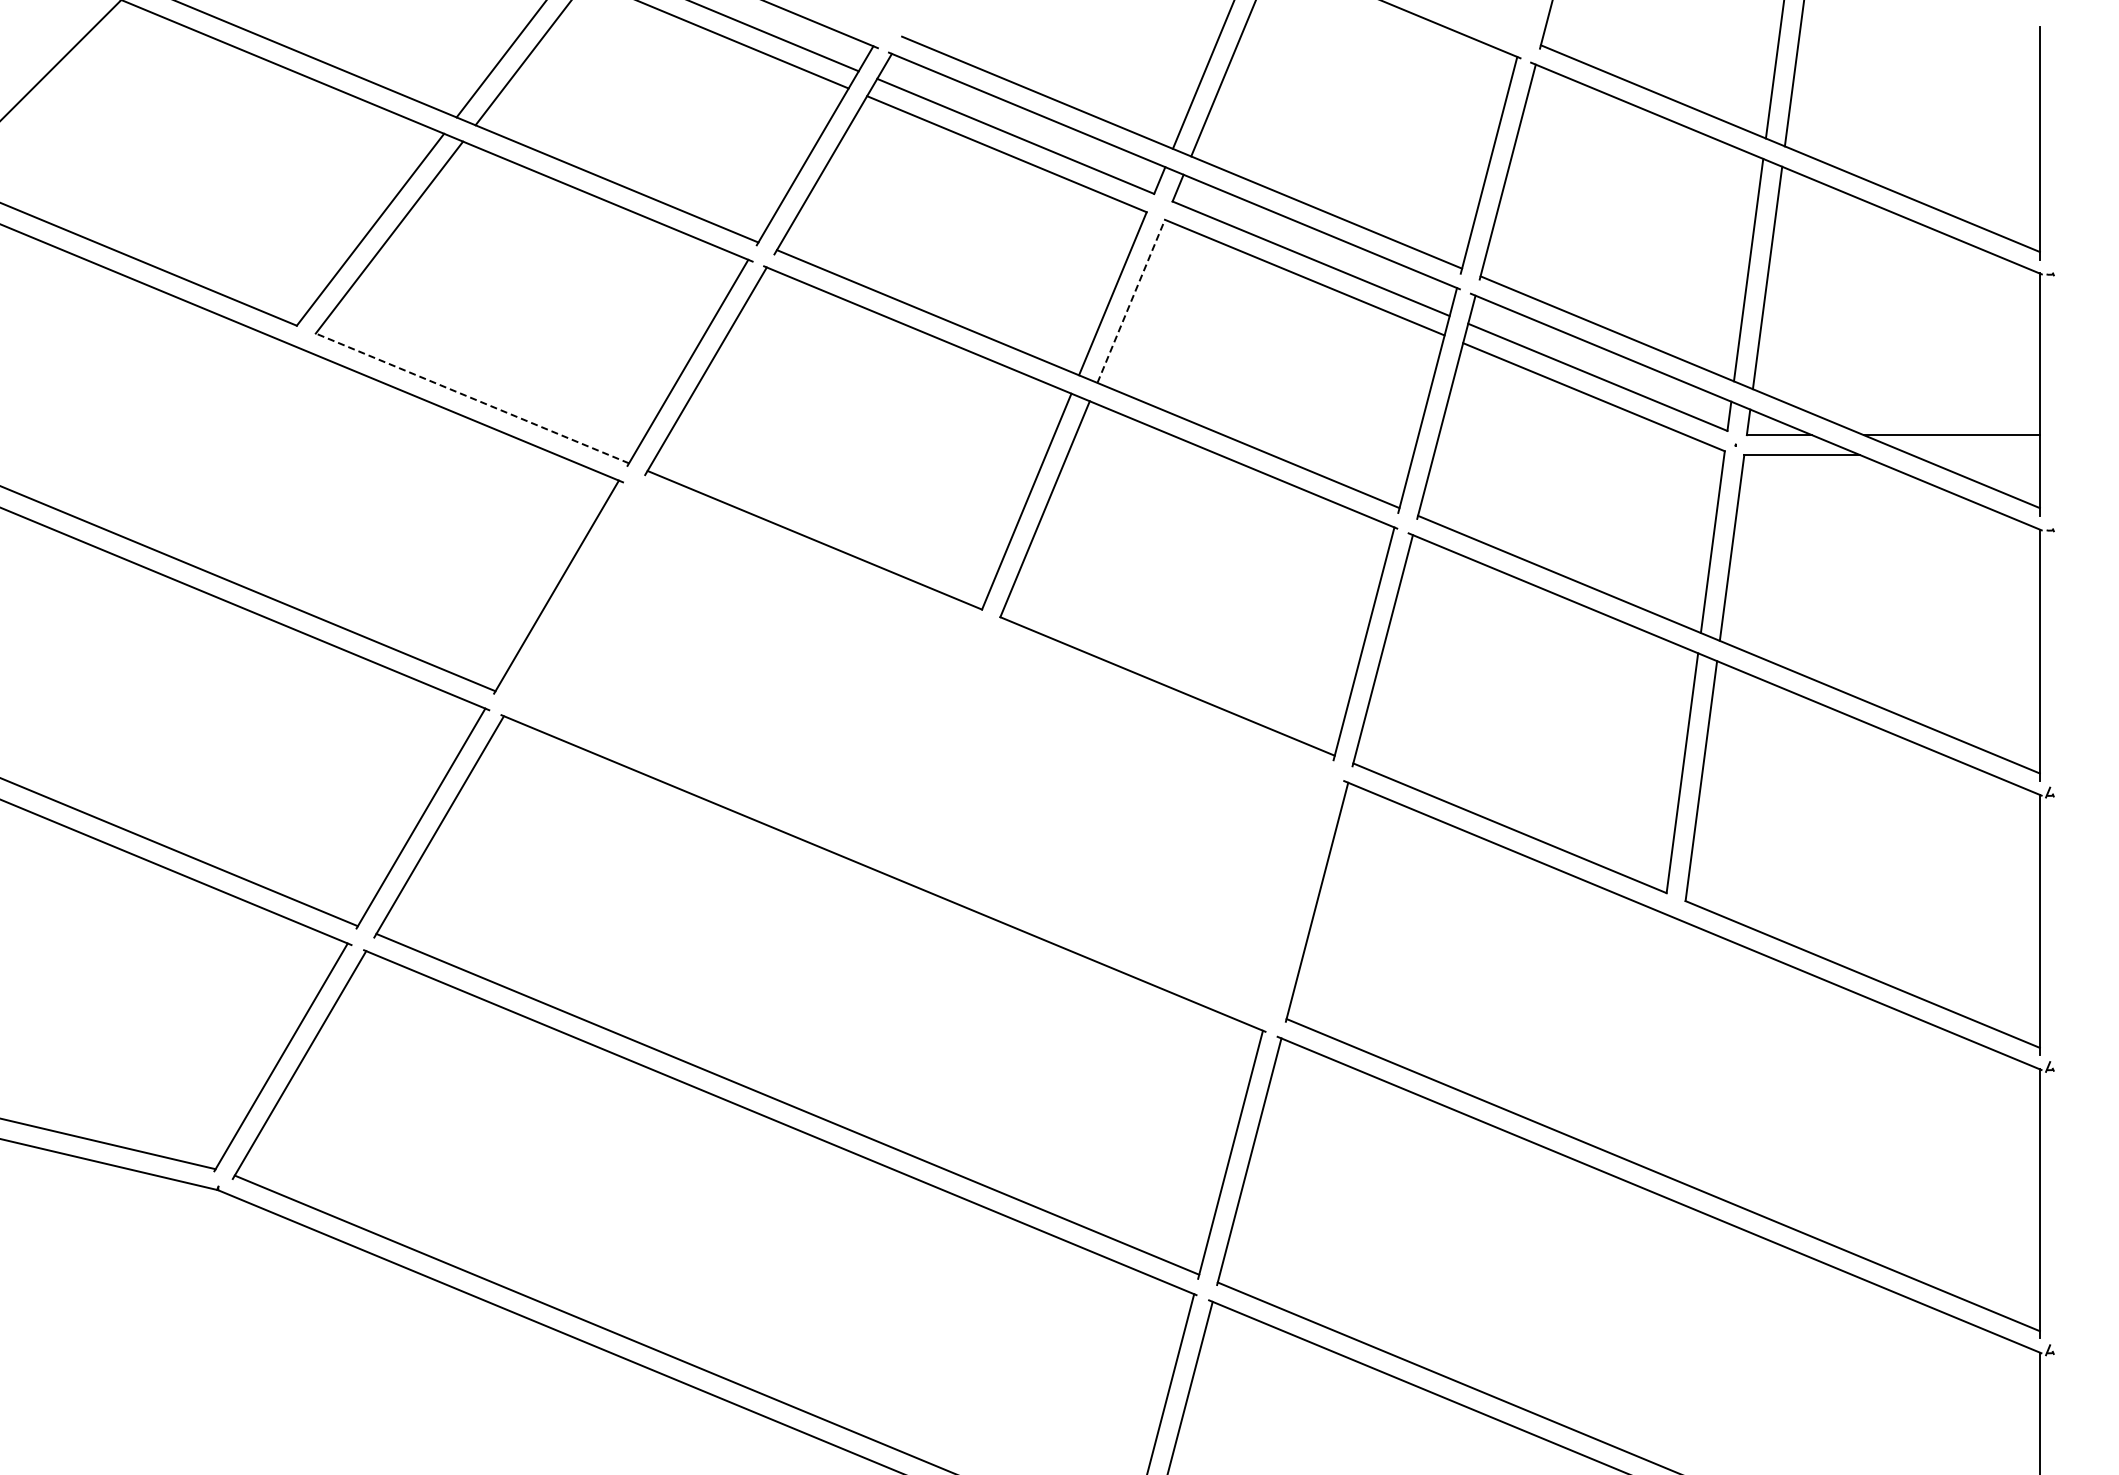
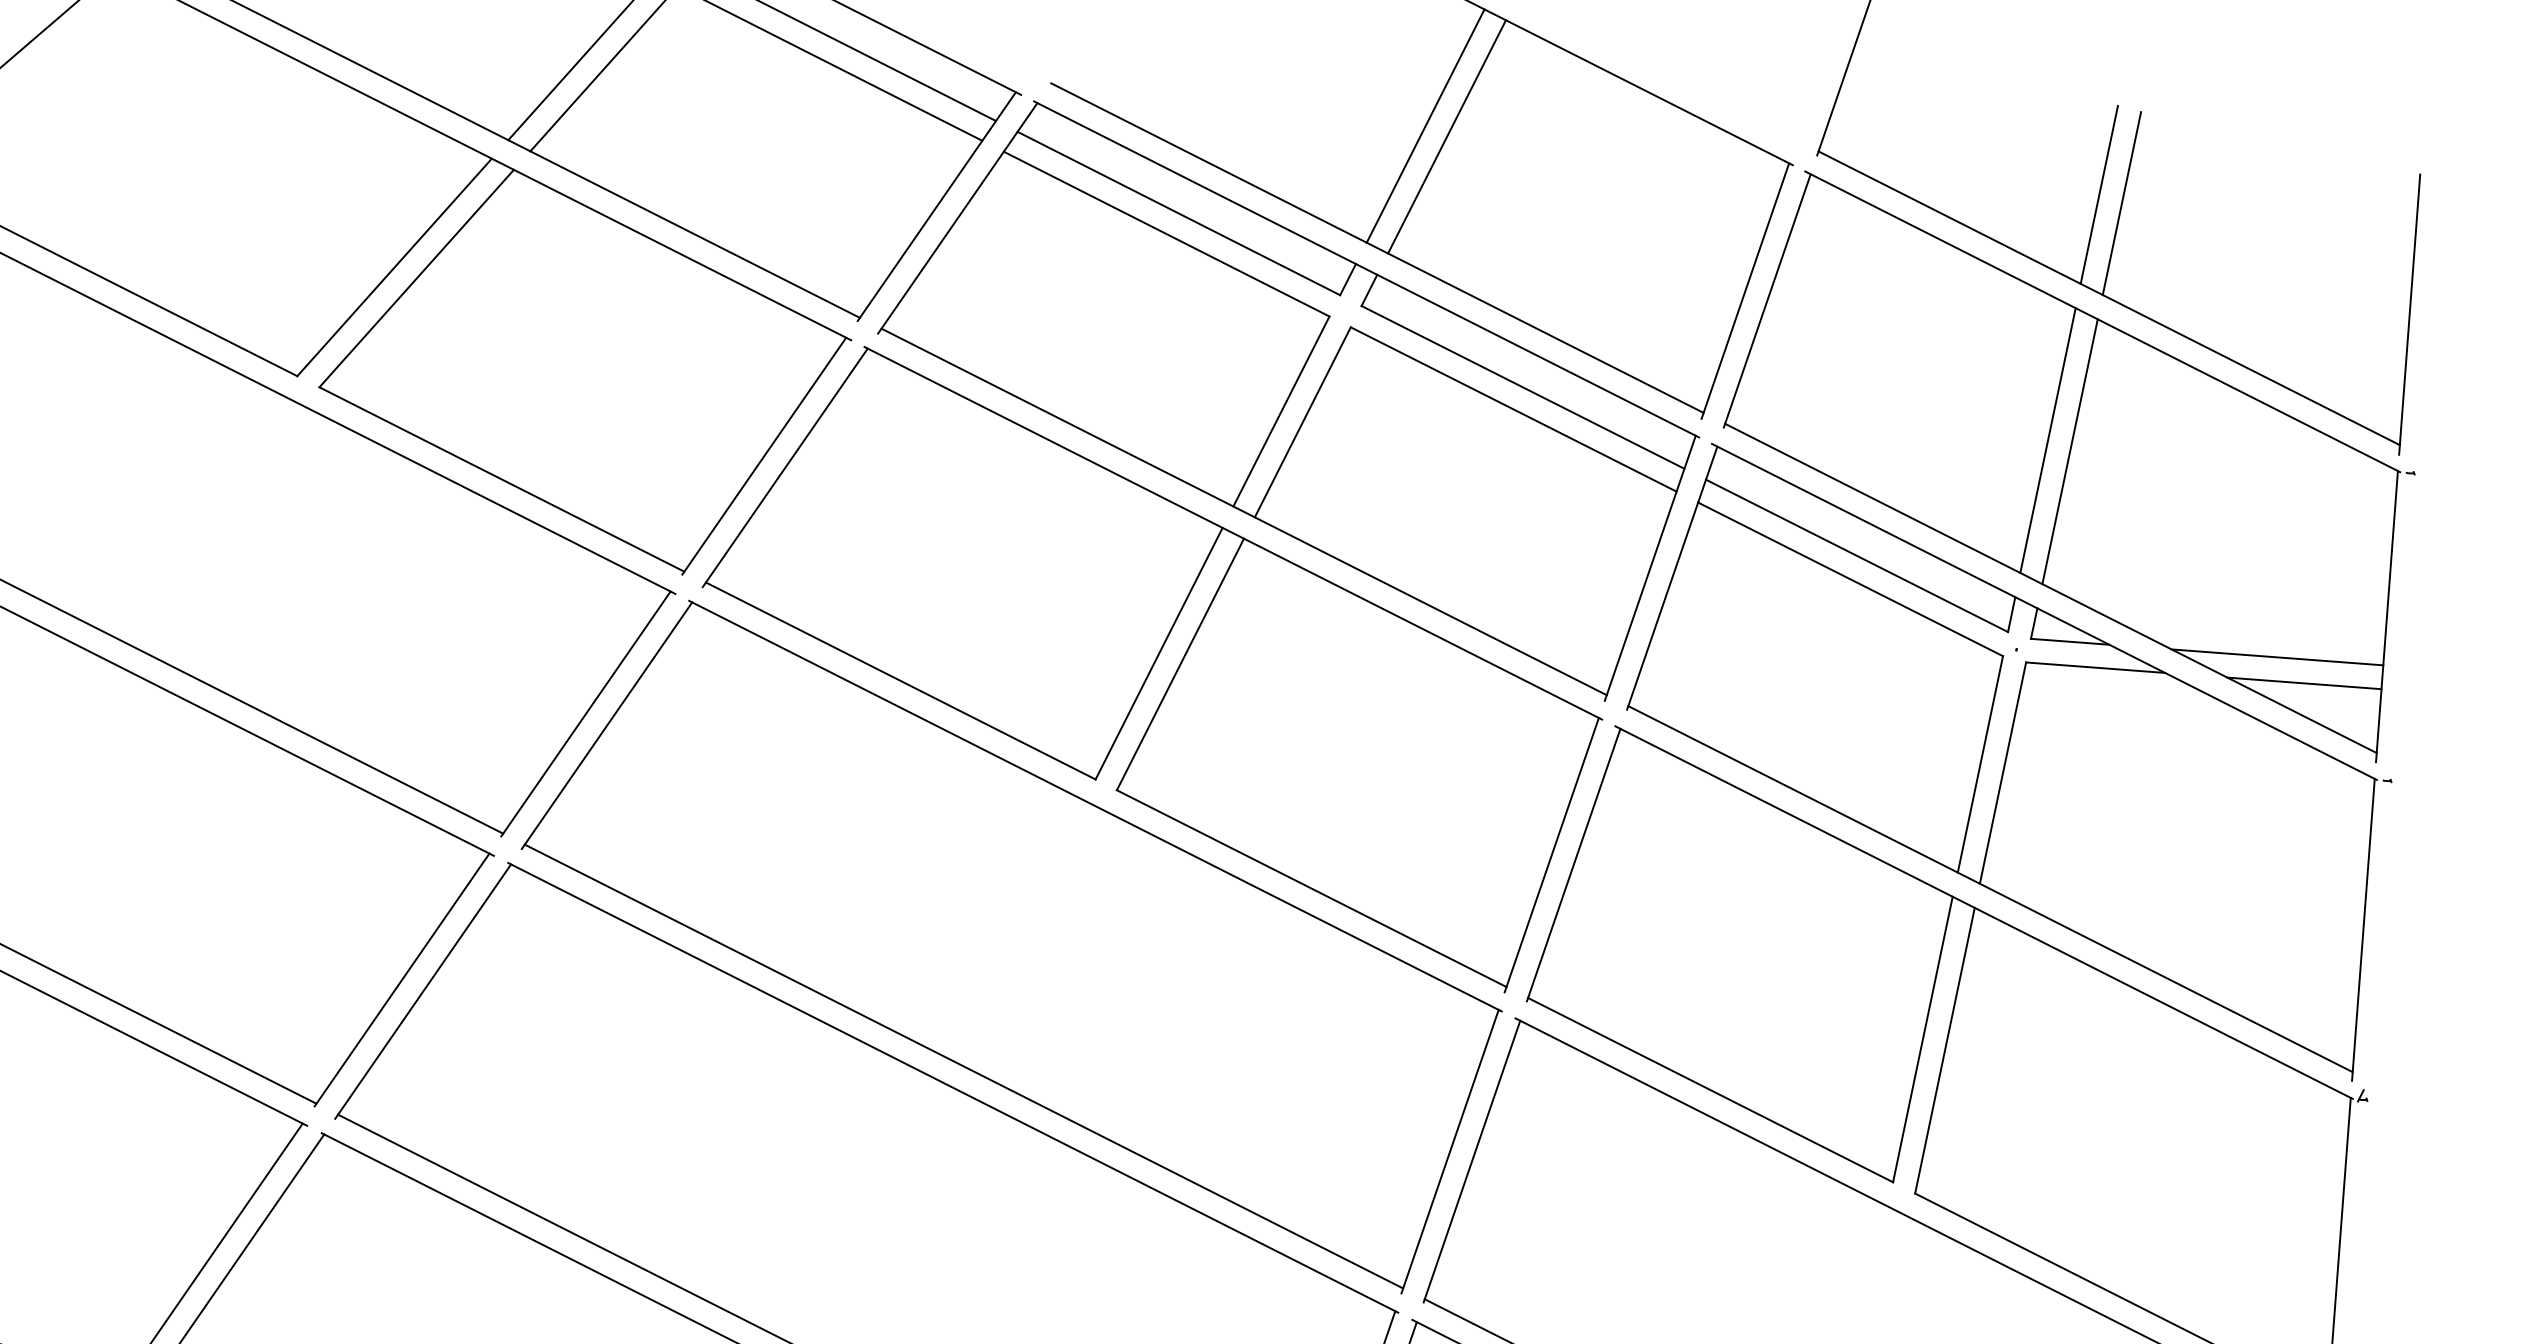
line: (1131, 300) -> (1303, 421), dashed -> solid
line: (472, 398) -> (501, 479), dashed -> solid
line: (1975, 455) -> (2304, 683), added
part: (921, 751) -> (1009, 944), added

